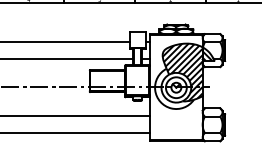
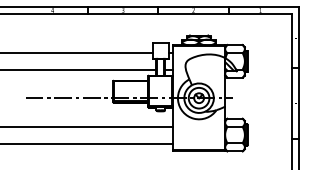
hatch: (182, 71) -> (205, 82), removed

